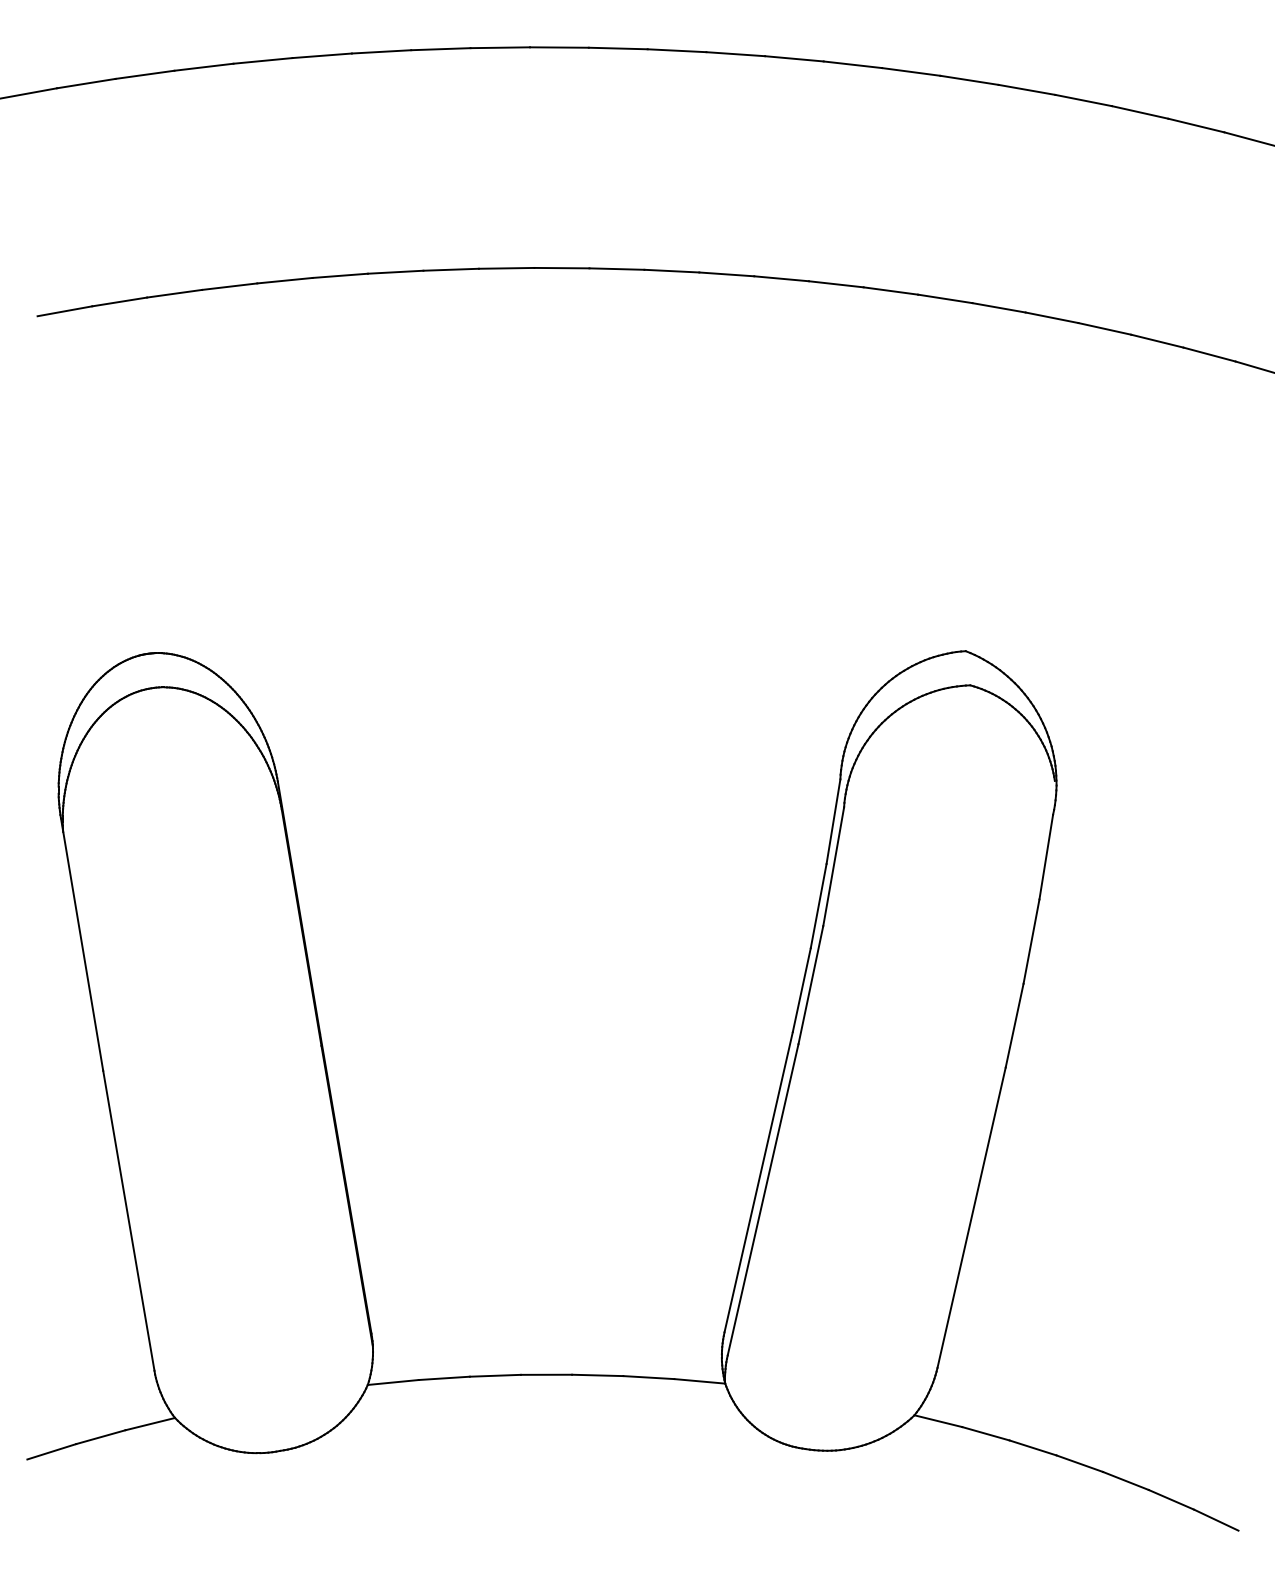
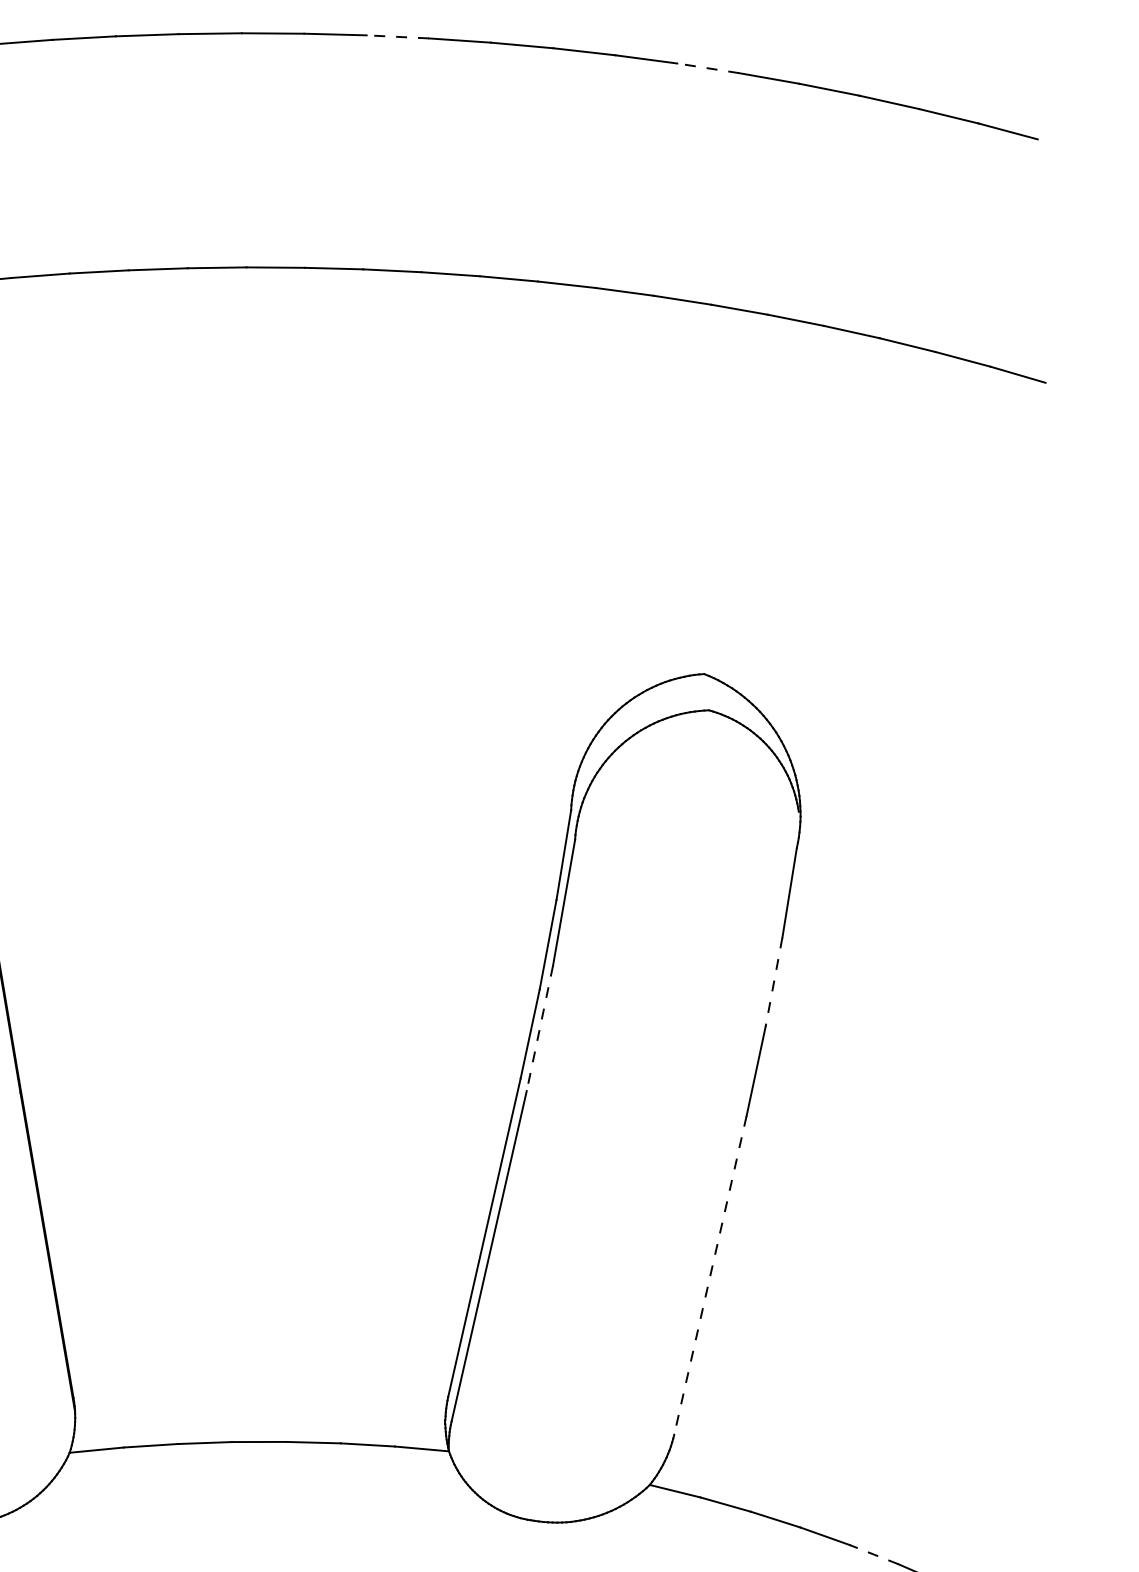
line: (676, 50) -> (397, 36), solid -> dashed
line: (969, 80) -> (708, 68), solid -> dashed
line: (1031, 941) -> (773, 982), solid -> dashed
line: (810, 985) -> (539, 1028), solid -> dashed
line: (971, 1218) -> (710, 1276), solid -> dashed
line: (1125, 1480) -> (873, 1554), solid -> dashed

